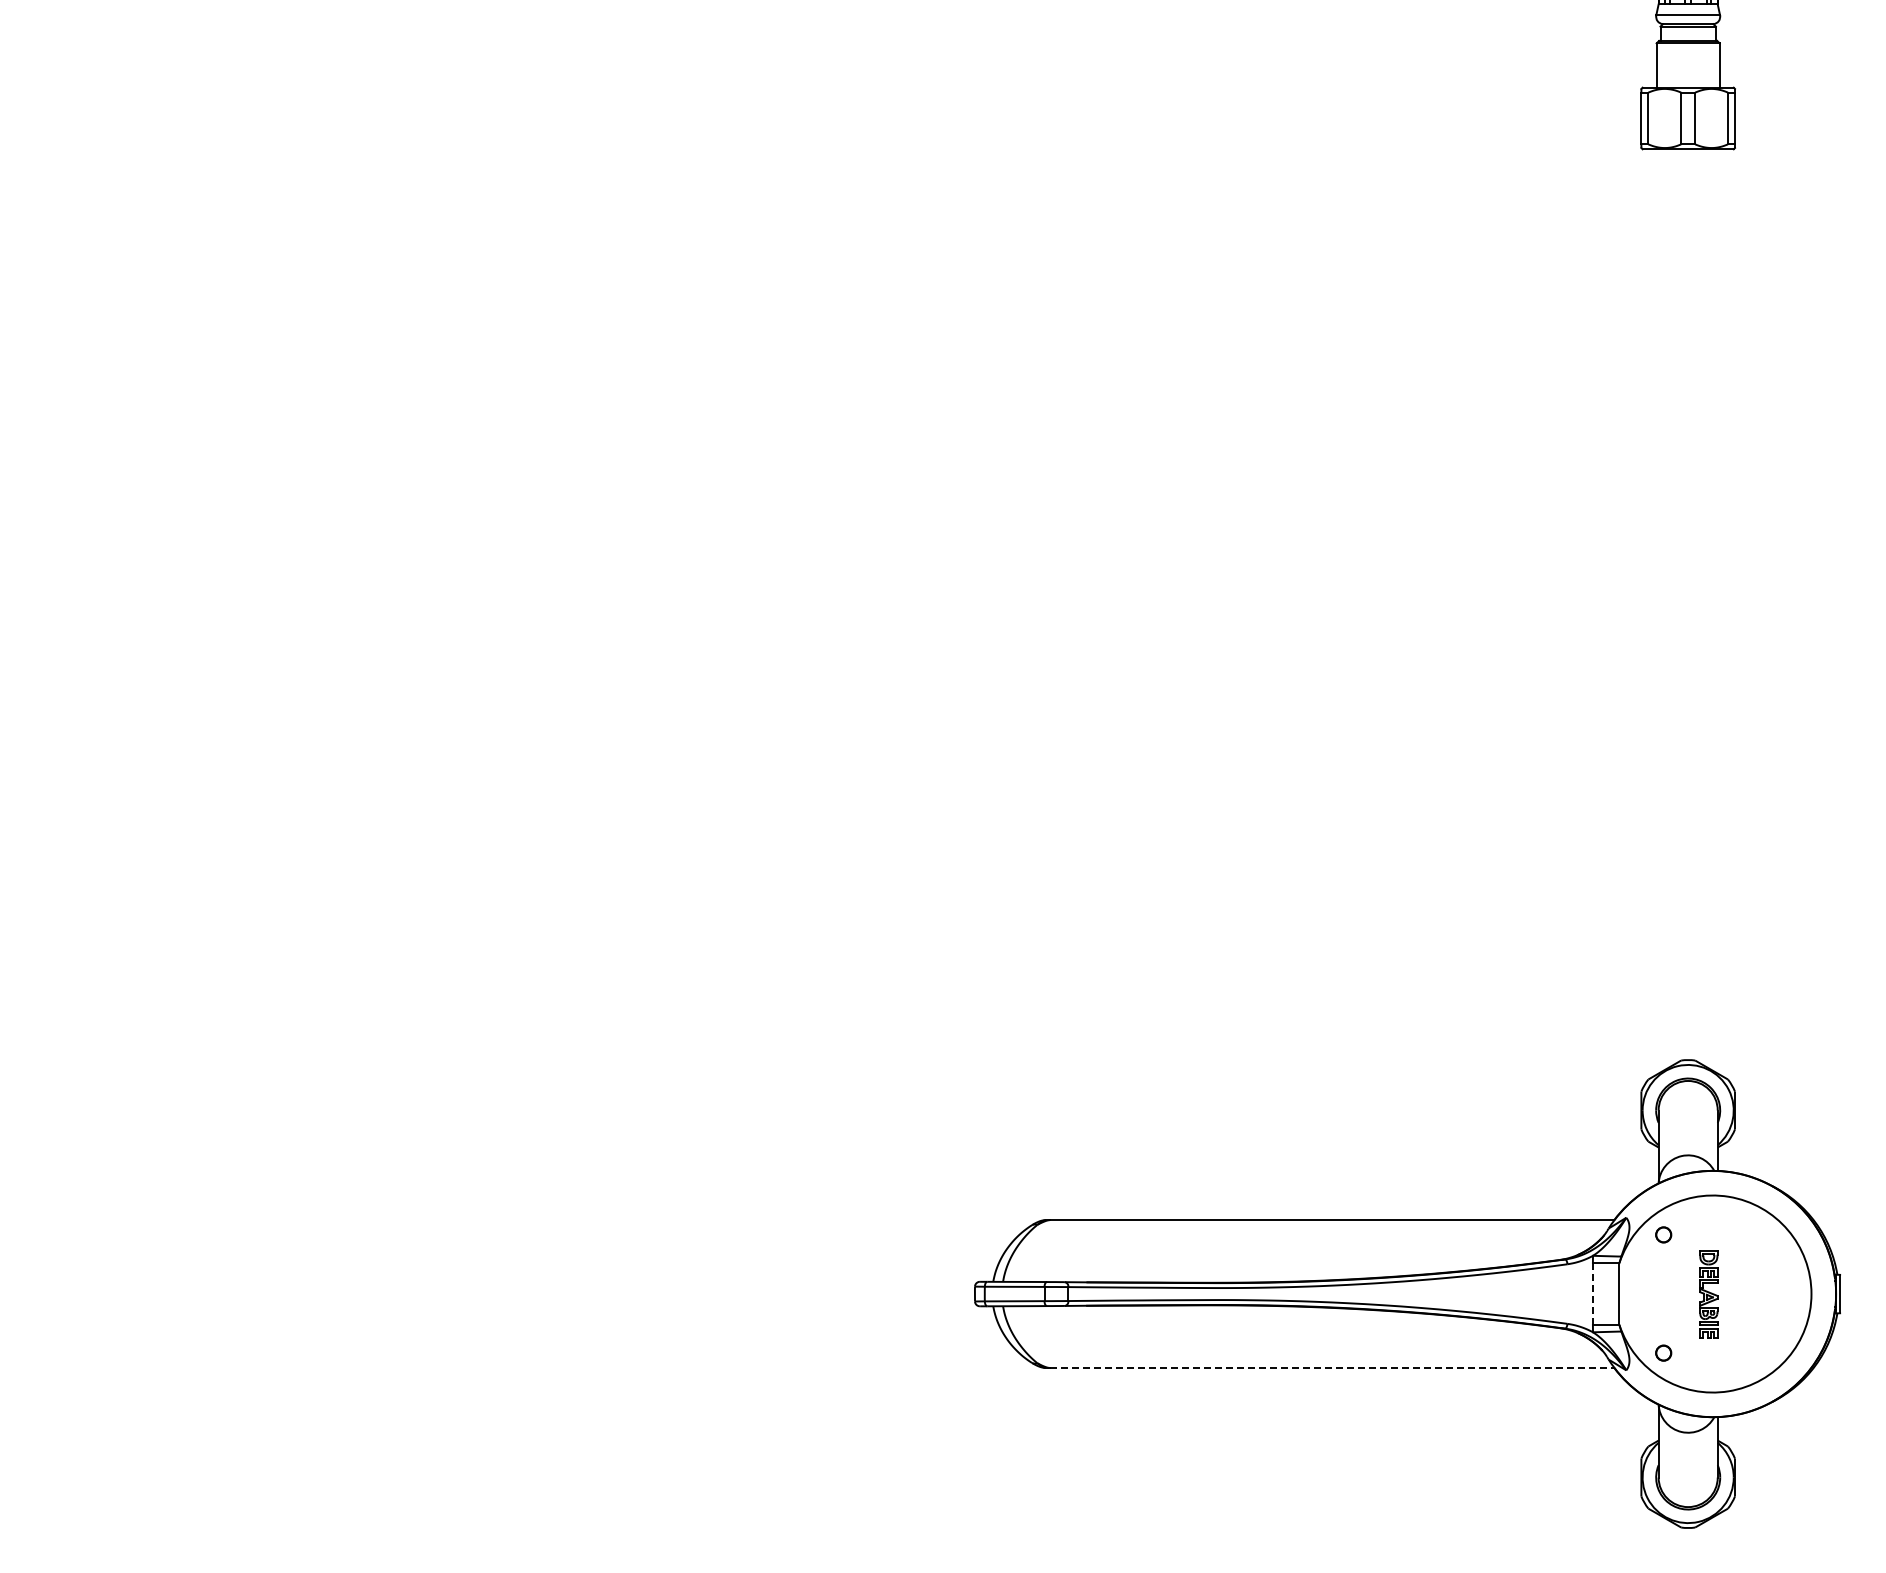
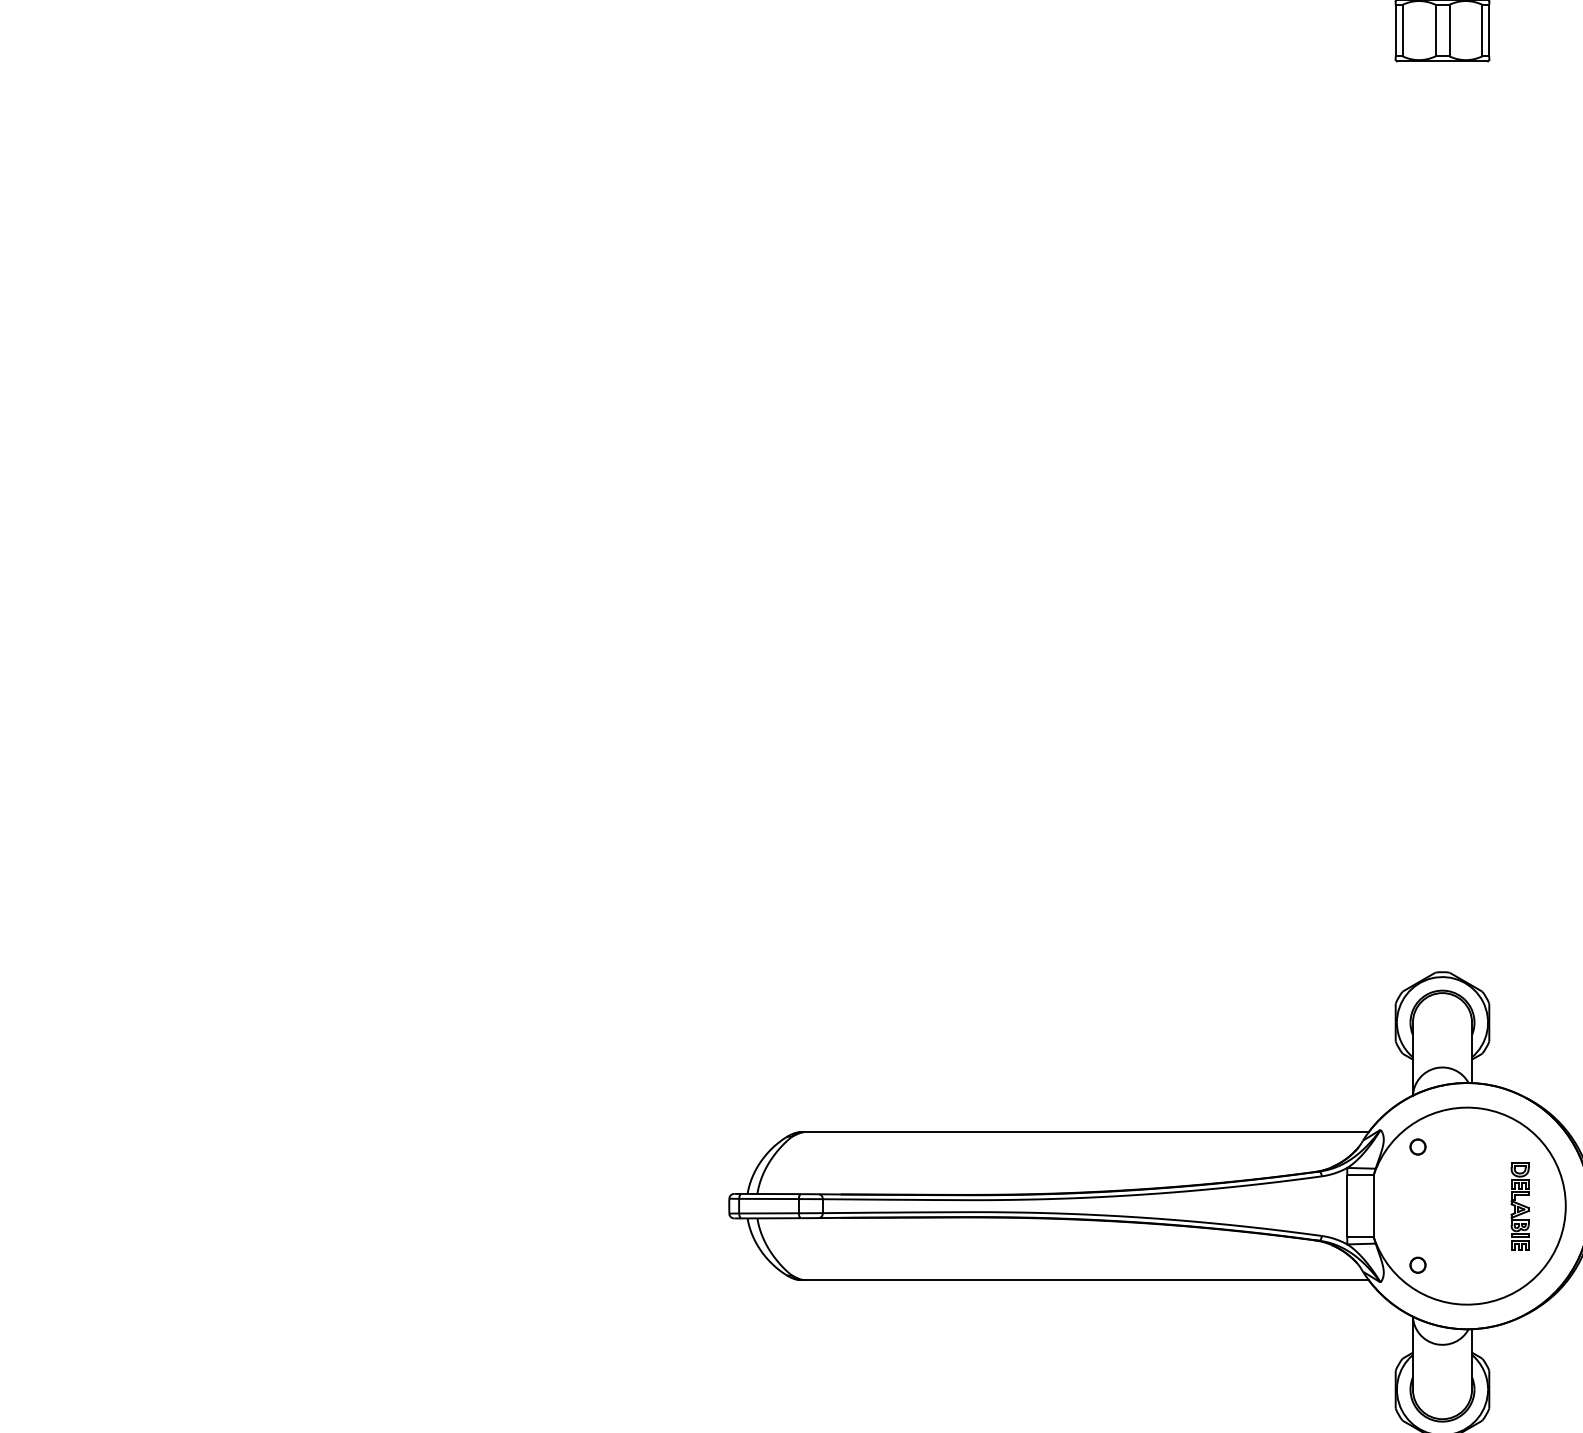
line: (1592, 1293) -> (1346, 1205), dashed -> solid
part: (1708, 1294) -> (1519, 1206), moved
line: (1332, 1367) -> (1086, 1279), dashed -> solid

